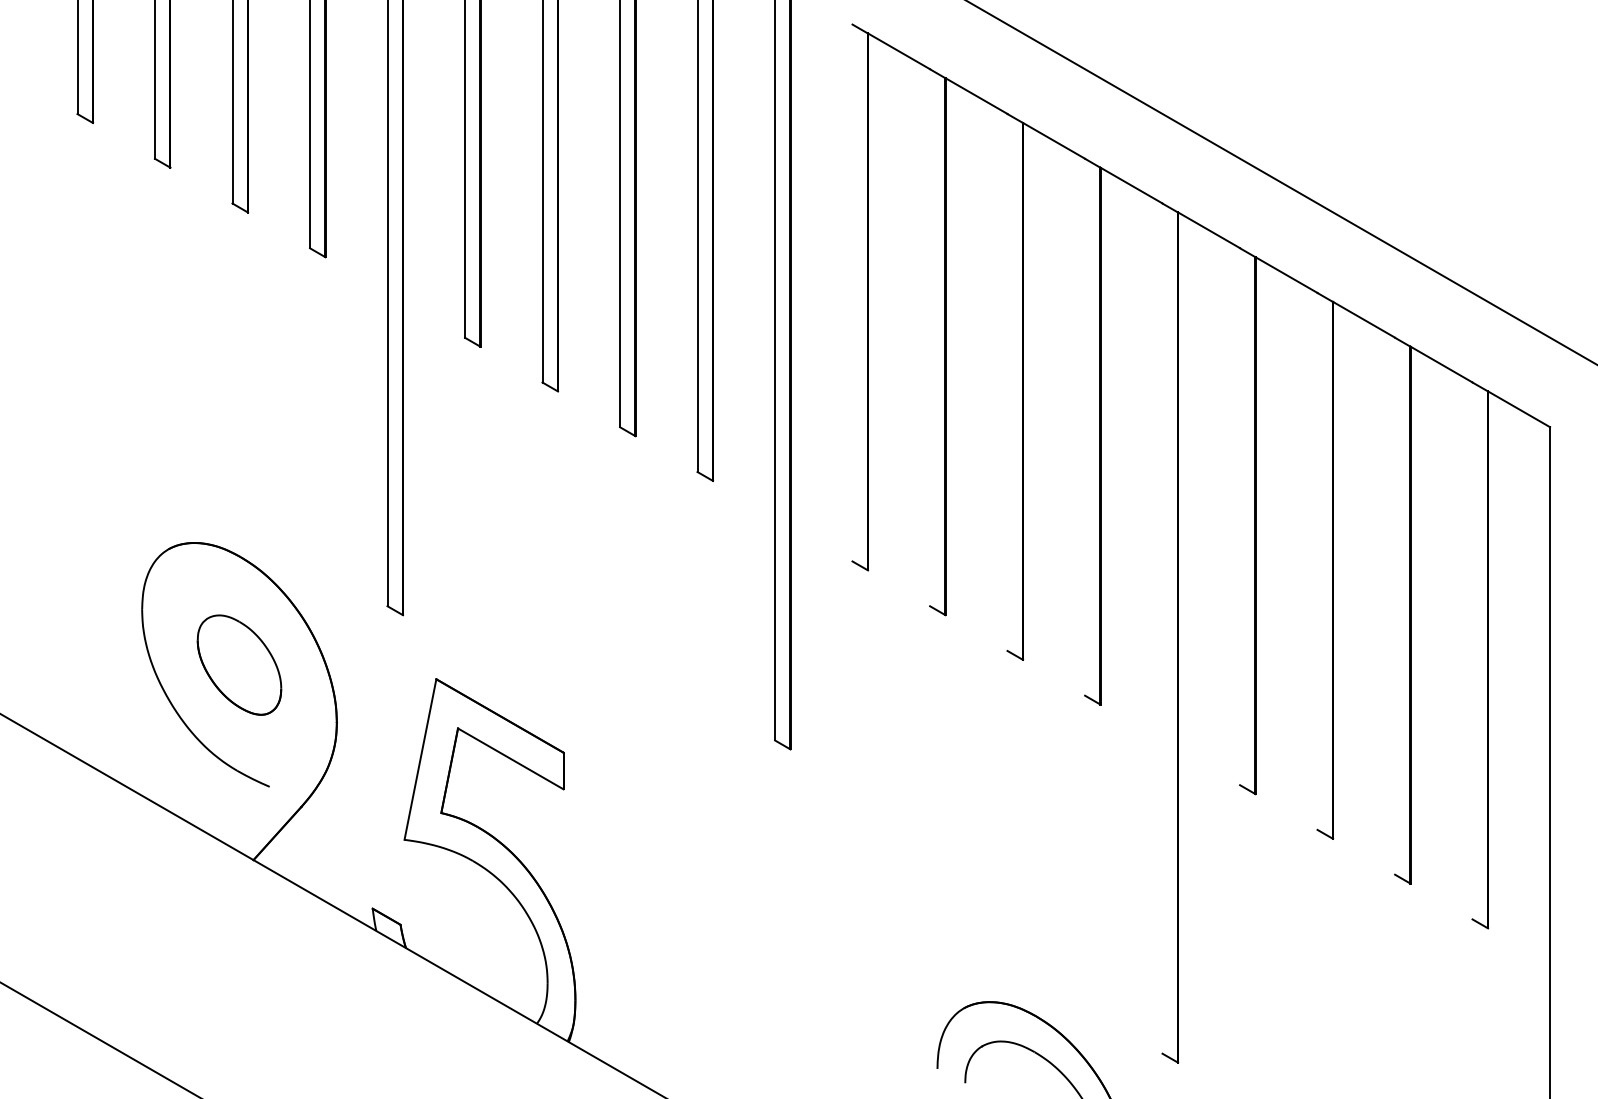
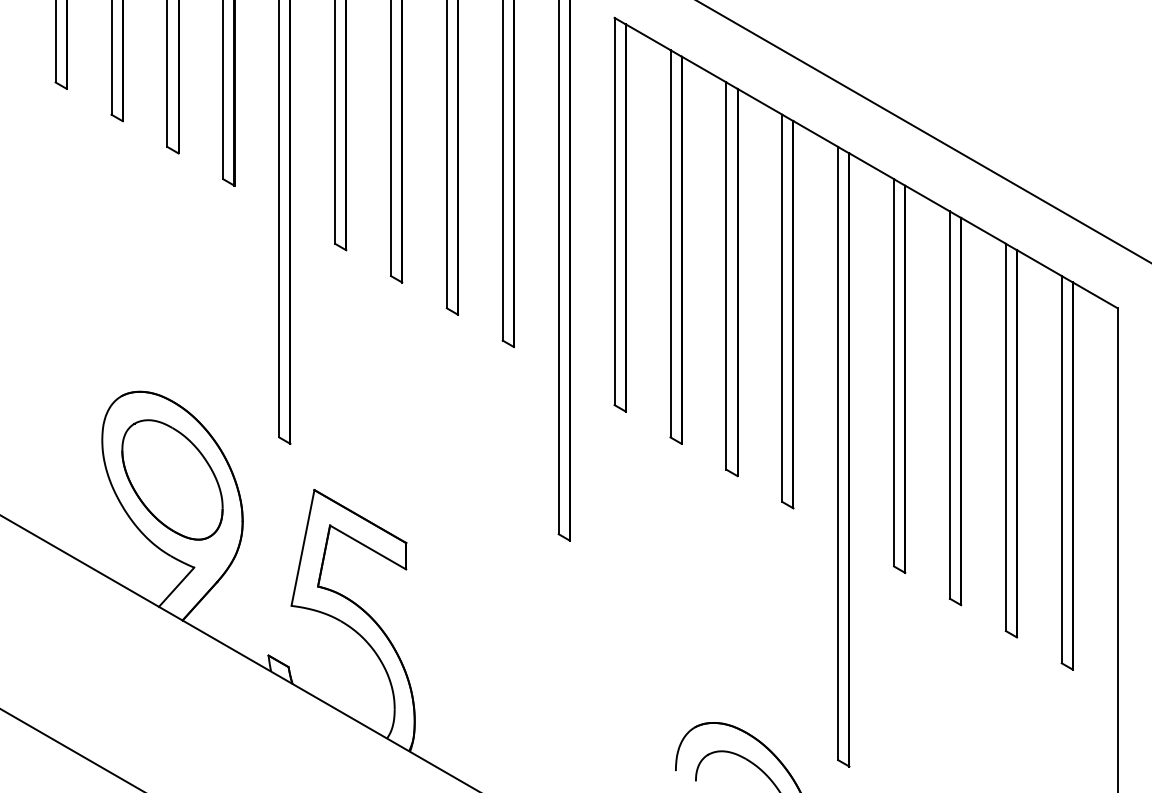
line: (852, 292) -> (614, 211), added
line: (930, 337) -> (670, 243), added
line: (1007, 381) -> (726, 275), added
line: (1085, 426) -> (782, 307), added
line: (1240, 516) -> (894, 372), added
line: (1317, 560) -> (949, 404), added
line: (1395, 605) -> (1006, 436), added
line: (1162, 628) -> (838, 453), added
line: (1472, 650) -> (1061, 469), added
part: (239, 664) -> (172, 479), size x1.67
line: (244, 813) -> (176, 586), added

